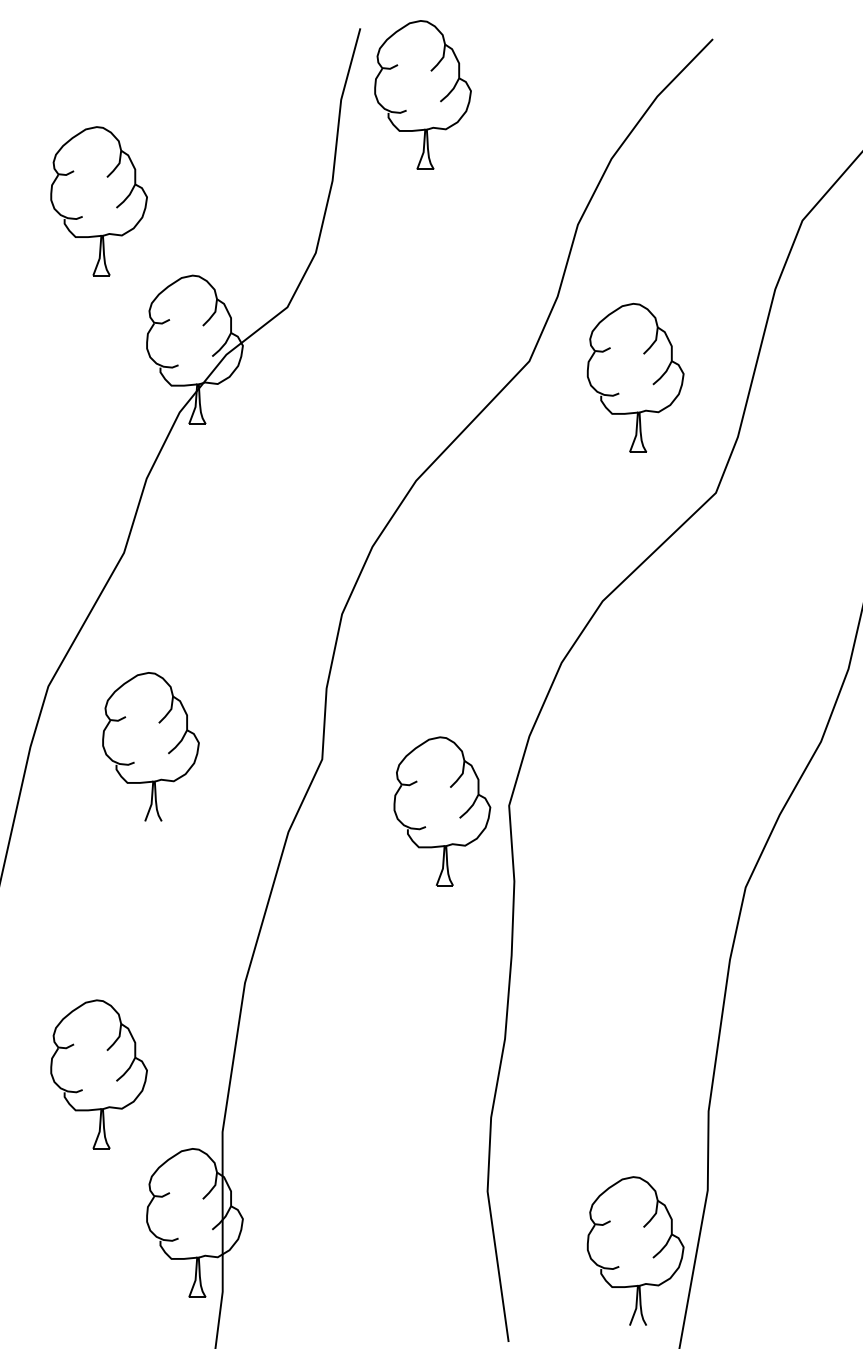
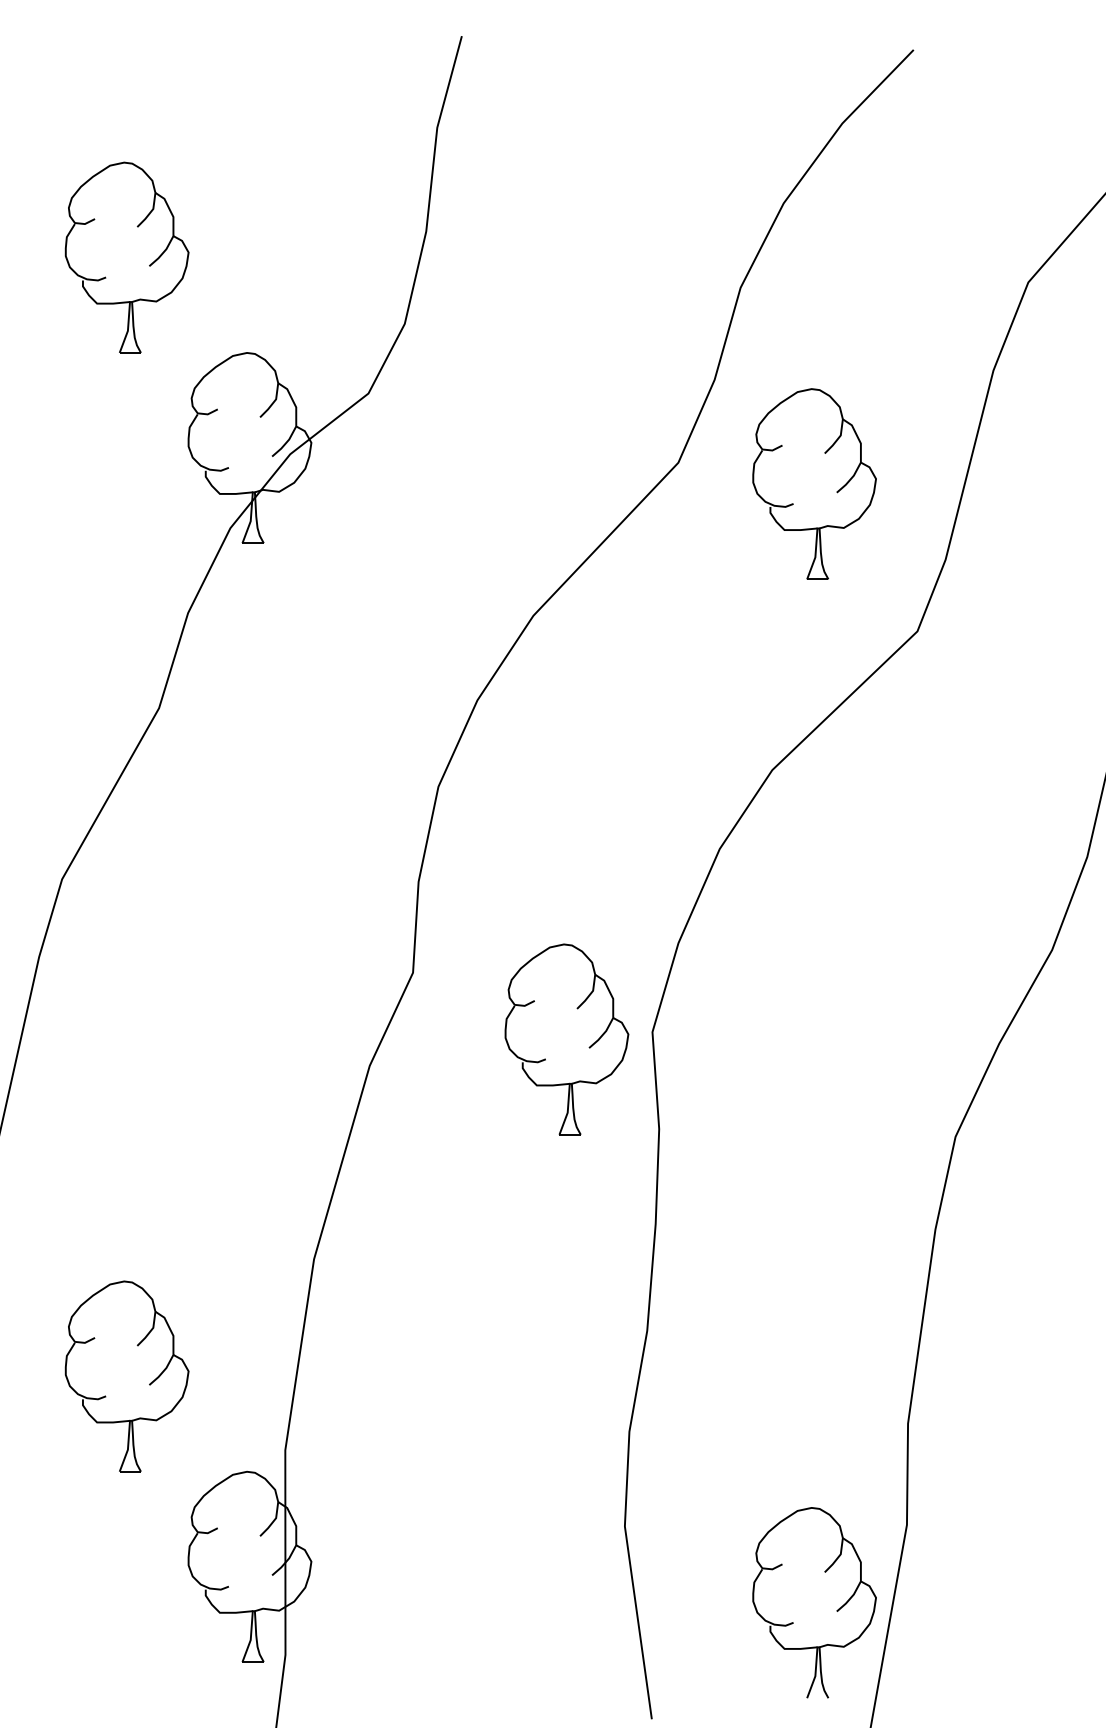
part: (422, 94) -> (541, 121), removed
part: (150, 746) -> (193, 956), removed

